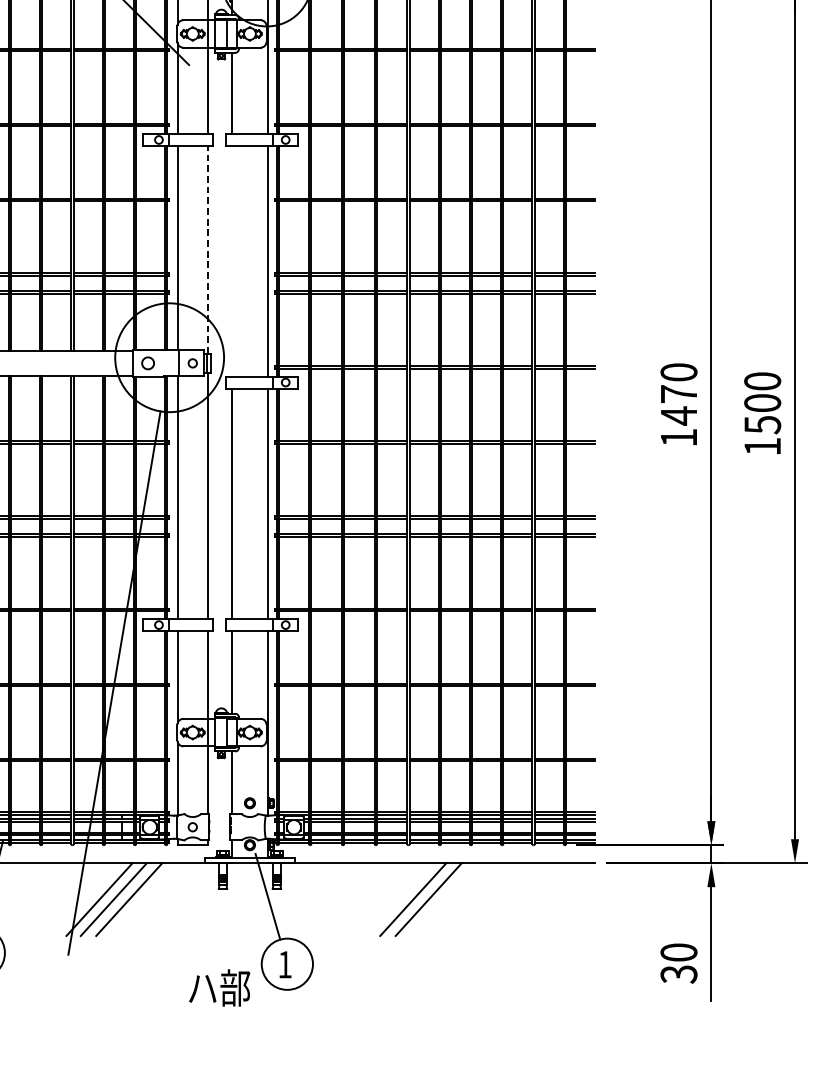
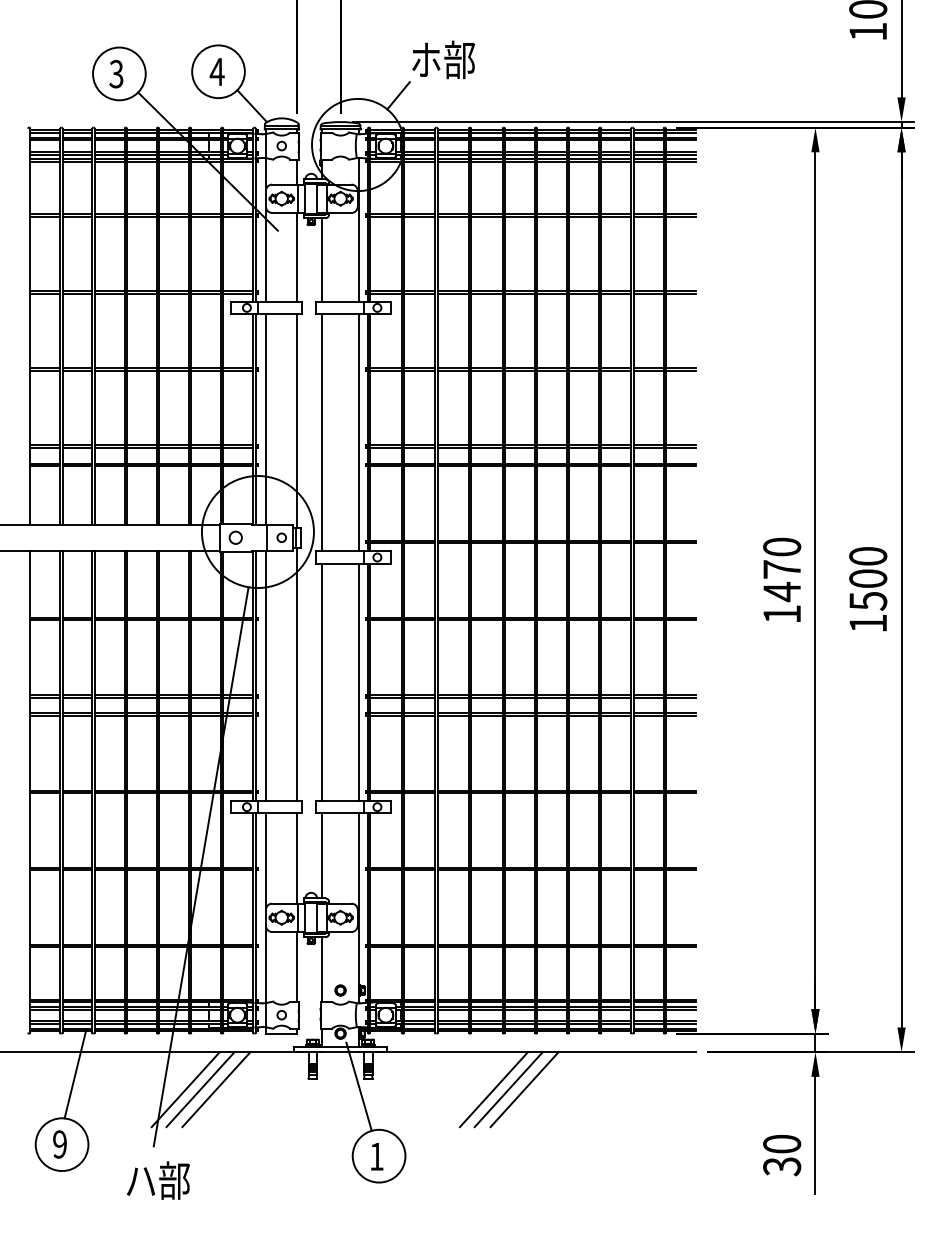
line: (208, 250) -> (297, 421), dashed -> solid
line: (231, 261) -> (321, 432), added
line: (398, 899) -> (493, 1089), added
text: (219, 987) -> (158, 1180), moved

